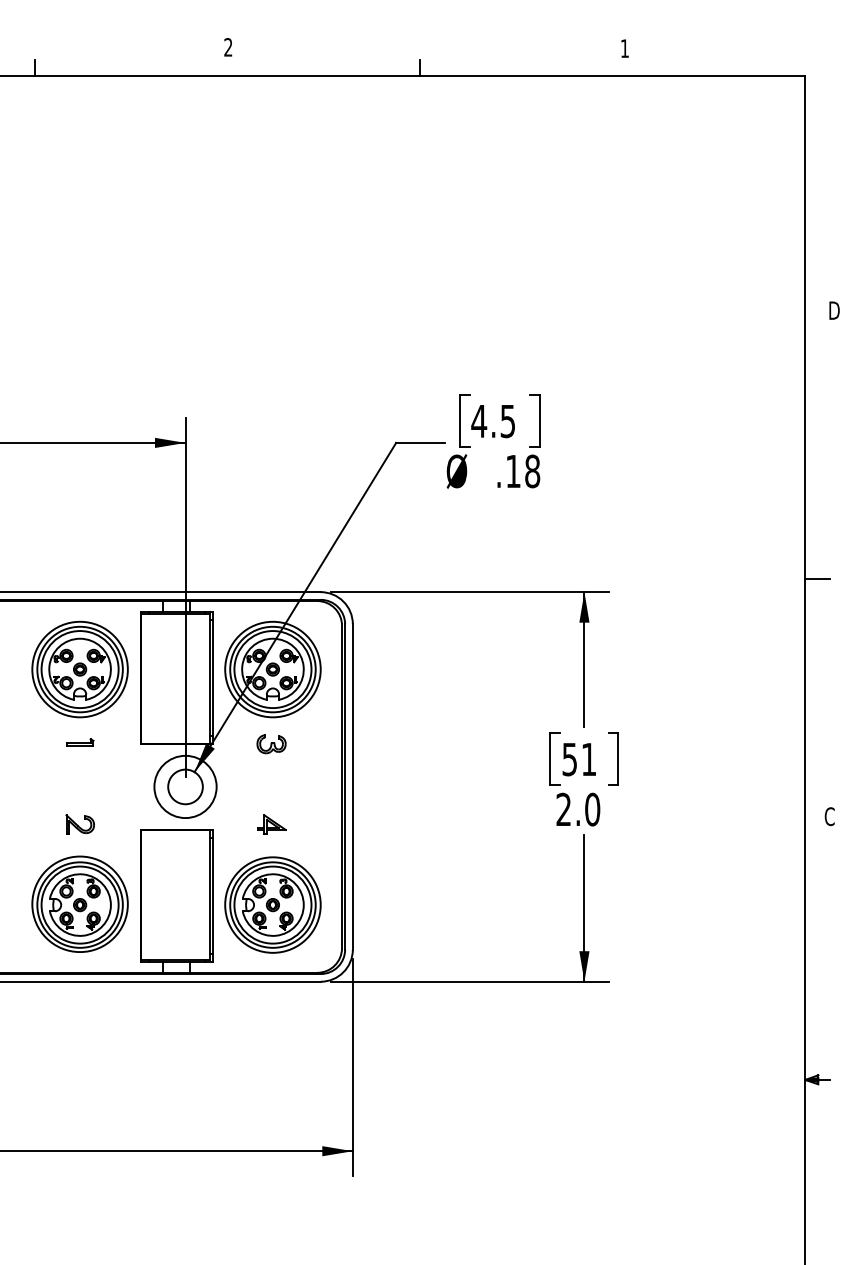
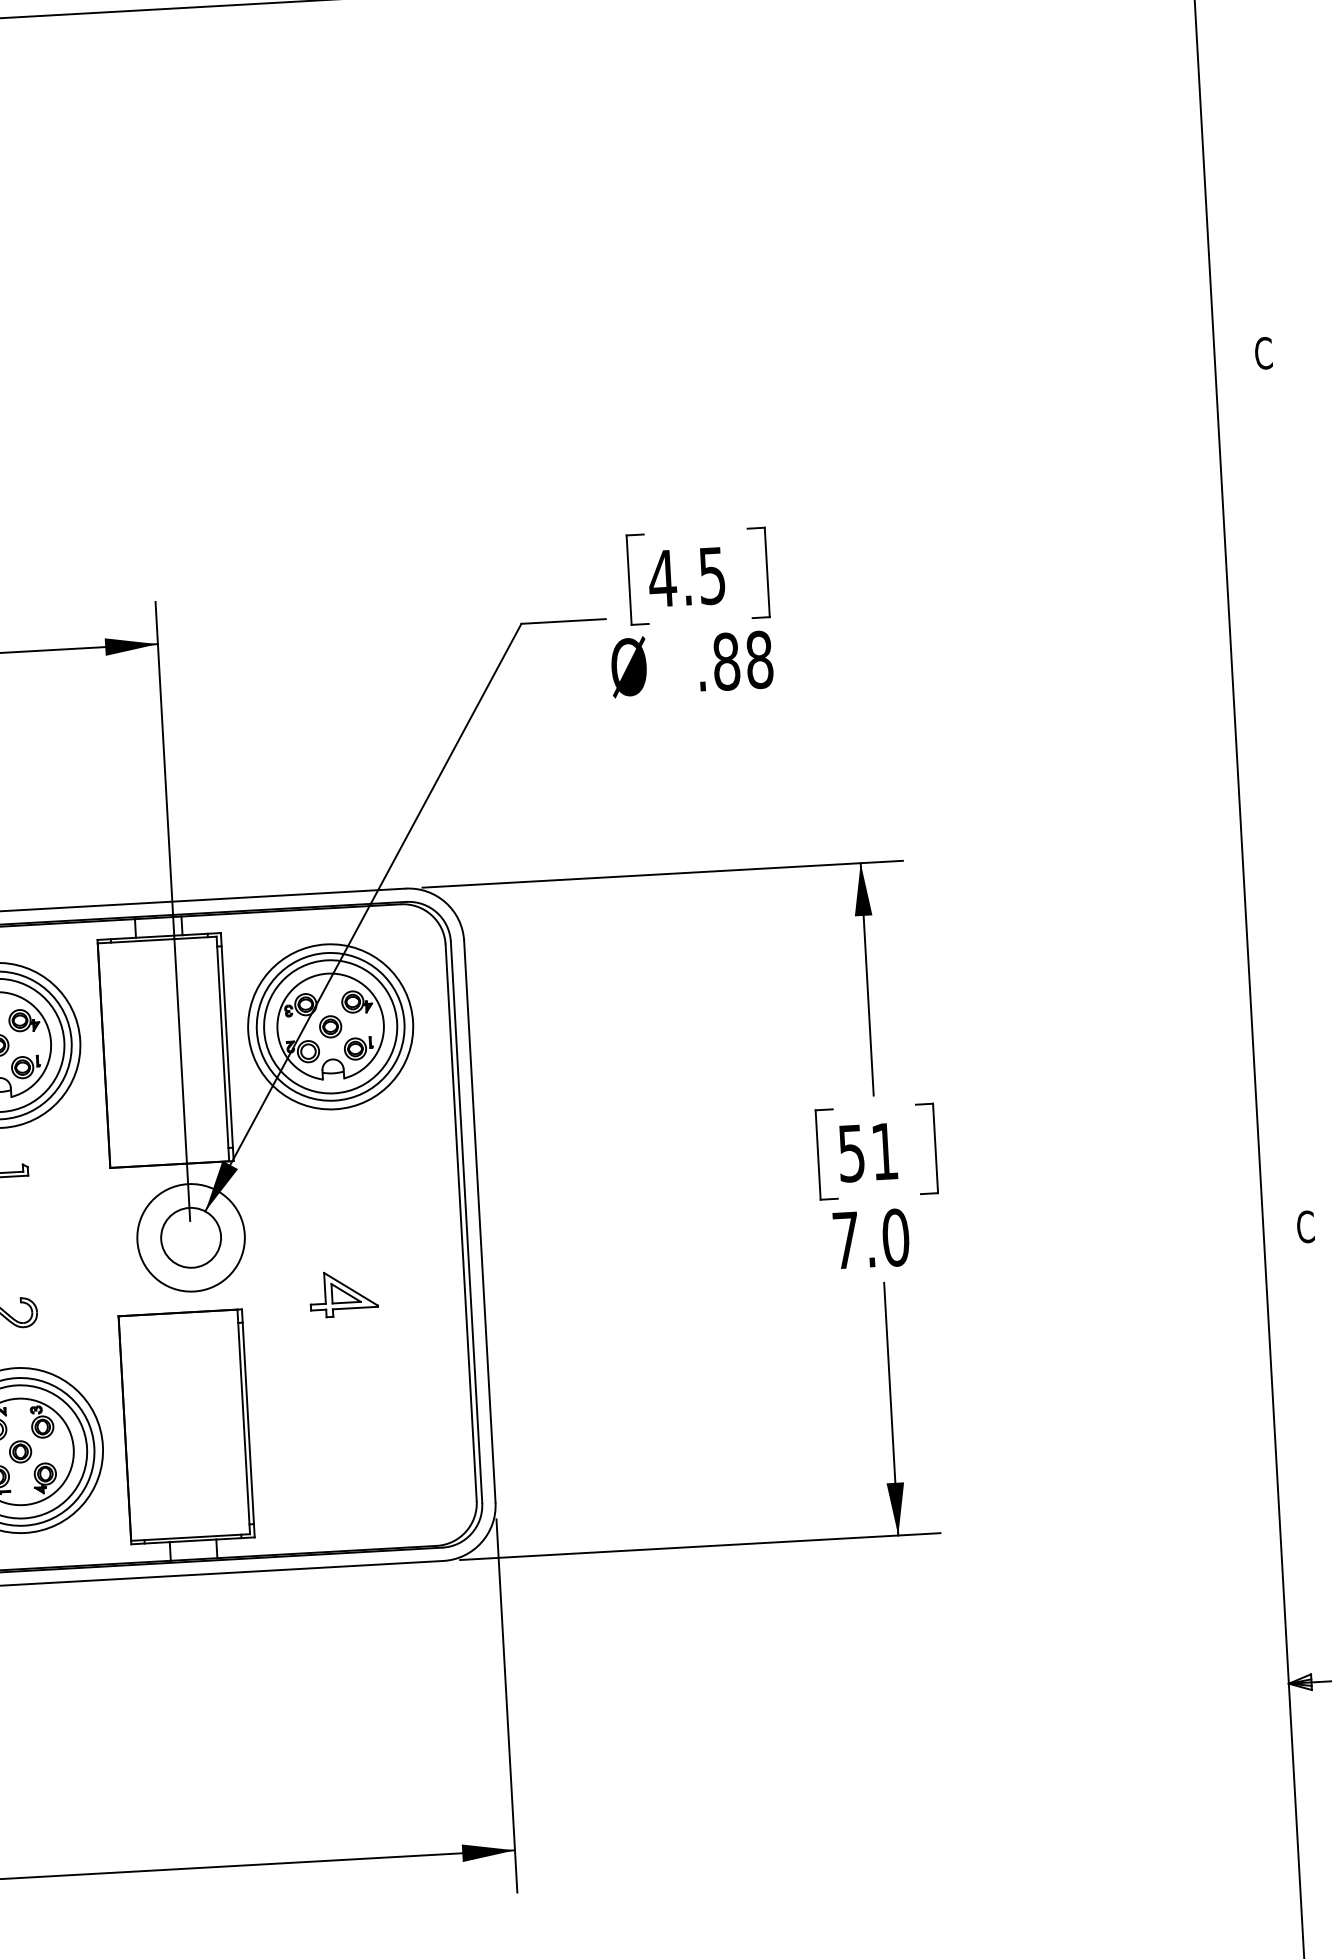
text: (833, 310) -> (1263, 353), D -> C
text: (513, 471) -> (726, 661), .18 -> .88
line: (817, 578) -> (1261, 817), removed
part: (271, 744) -> (335, 1156), removed
text: (563, 808) -> (845, 1238), 2.0 -> 7.0
part: (271, 824) -> (343, 1294), size x1.4
part: (272, 904) -> (352, 1432), removed

